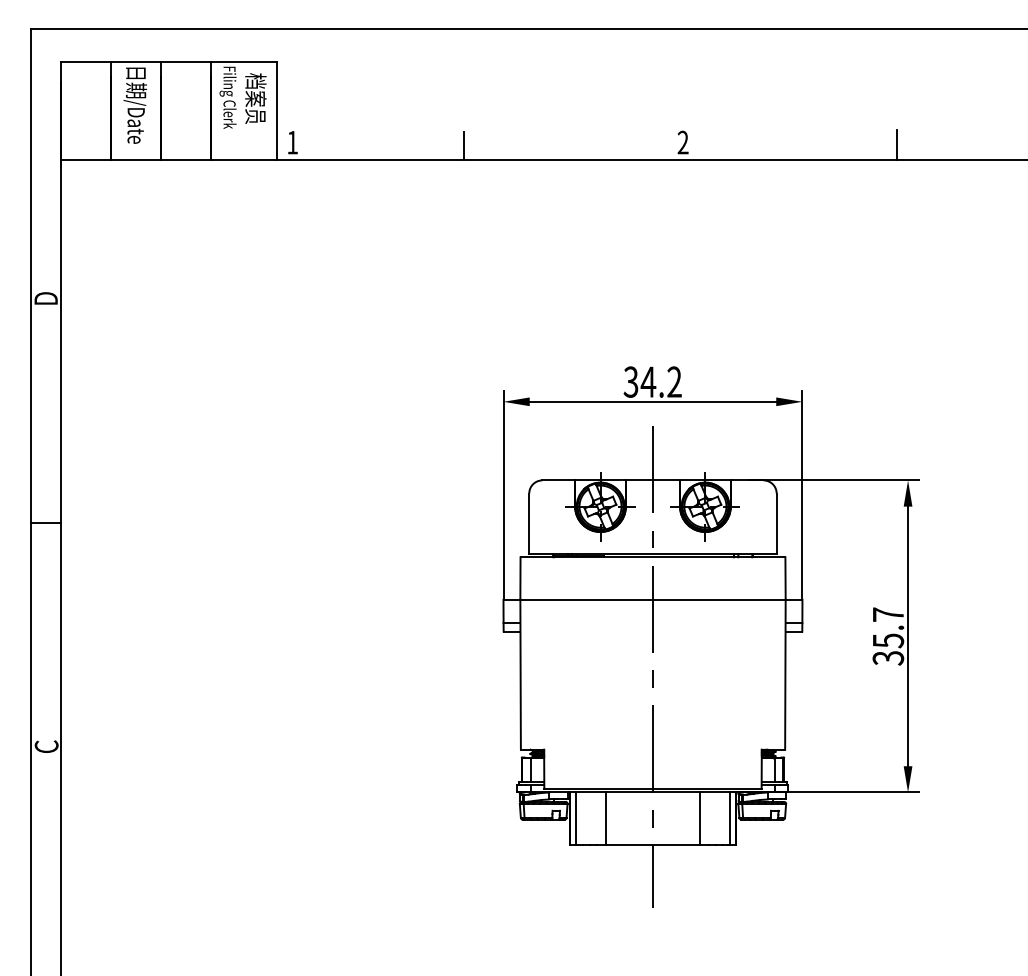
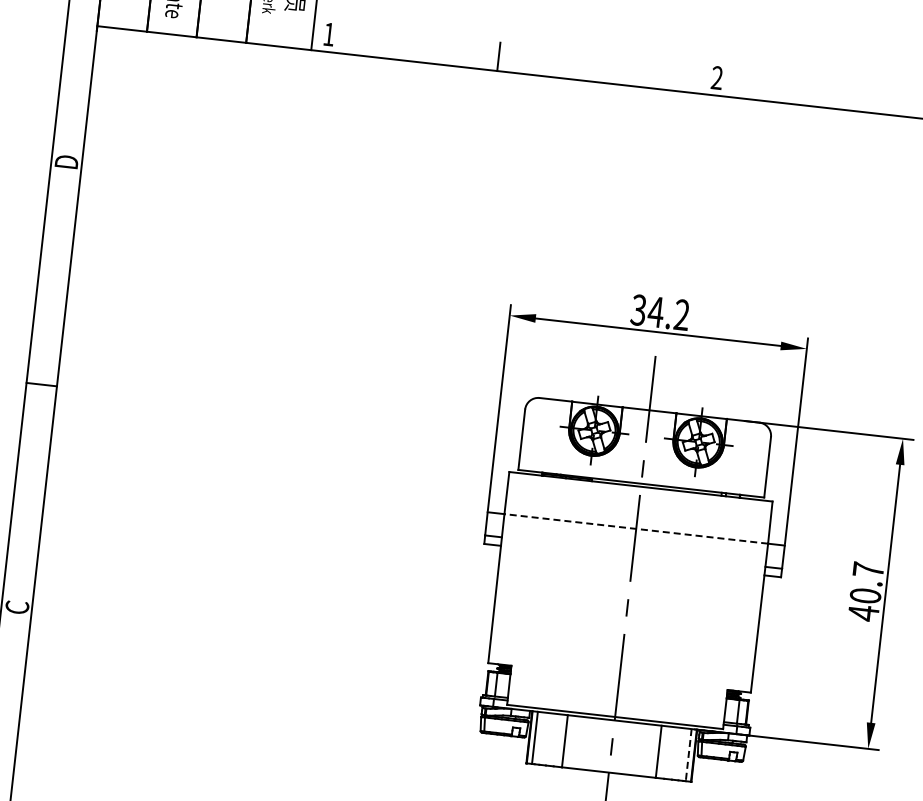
line: (653, 599) -> (636, 528), solid -> dashed
text: (888, 649) -> (864, 604), 35.7 -> 40.7
line: (730, 819) -> (688, 755), solid -> dashed

